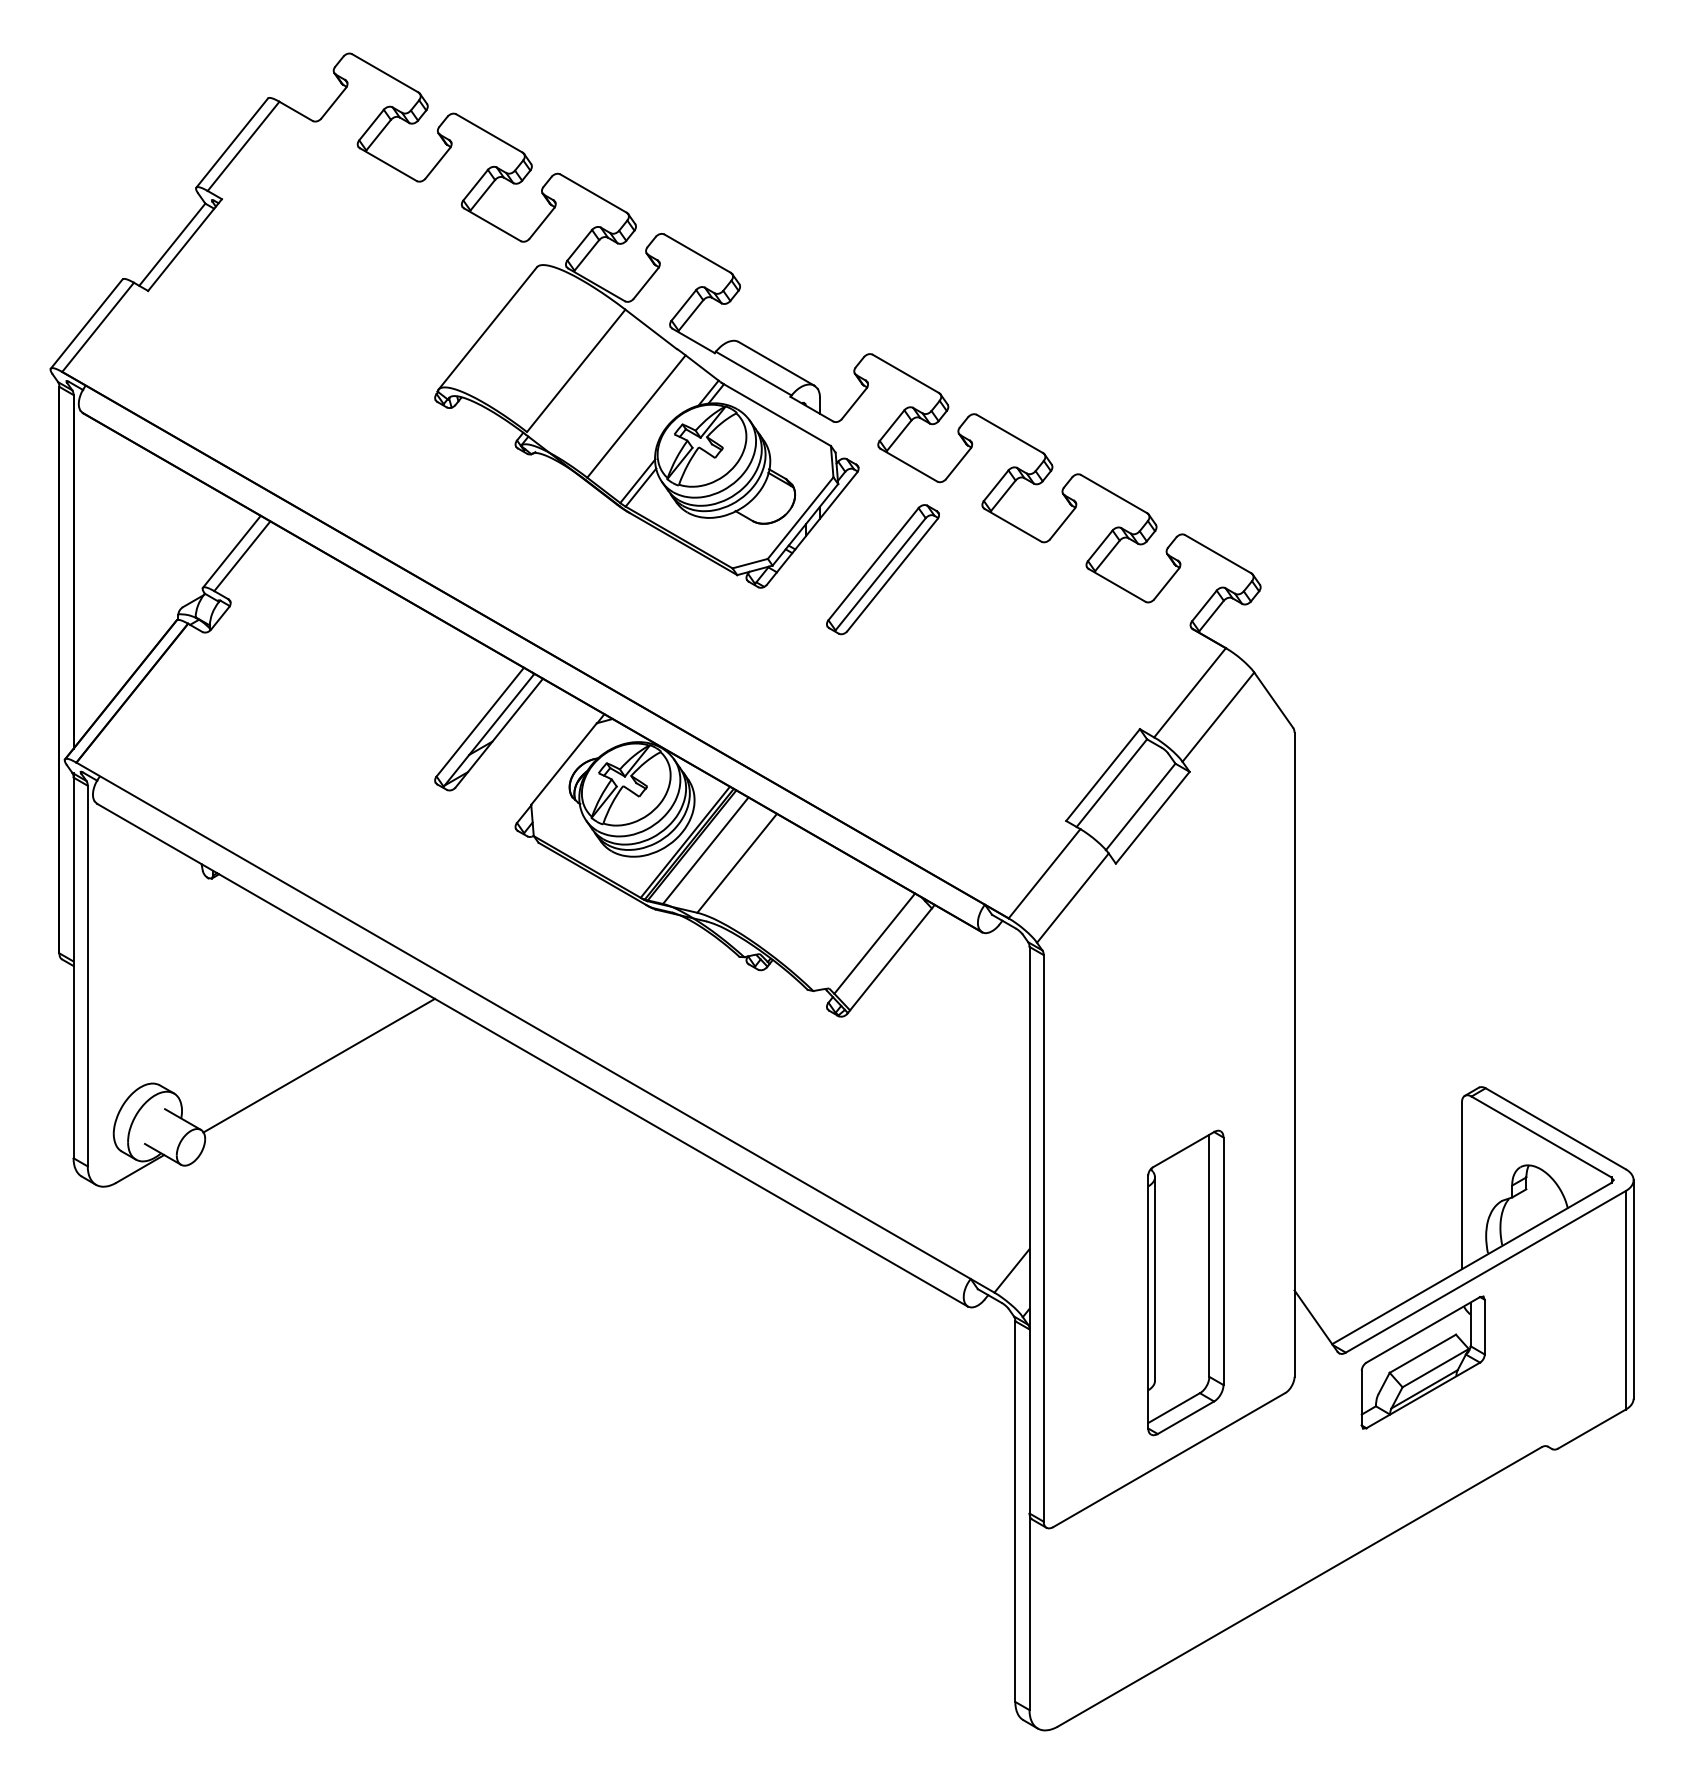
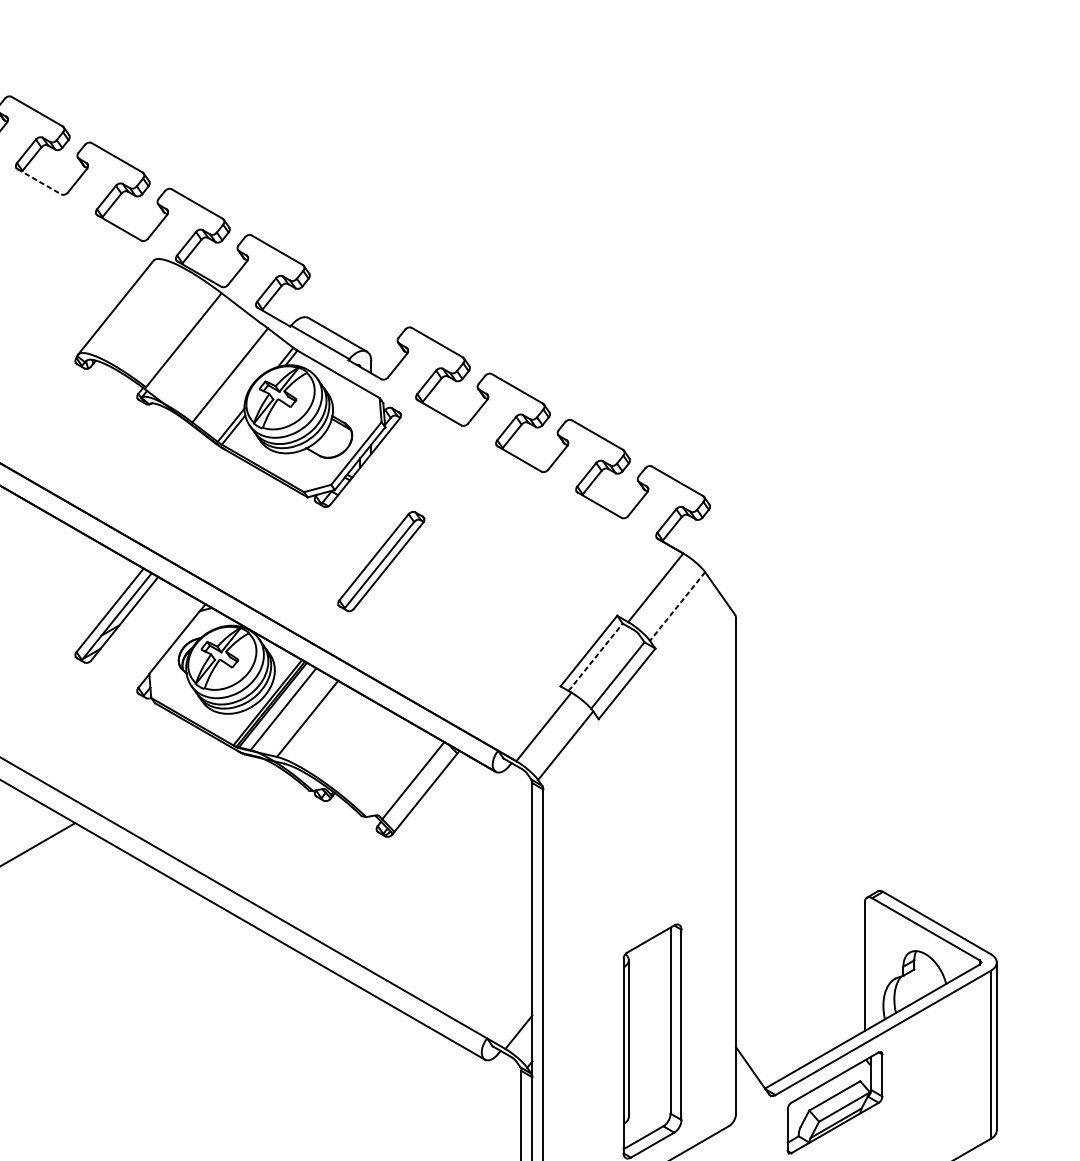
line: (388, 164) -> (39, 181), solid -> dashed
part: (882, 569) -> (380, 561), moved
line: (1218, 717) -> (677, 606), solid -> dashed
line: (1112, 782) -> (596, 656), solid -> dashed

